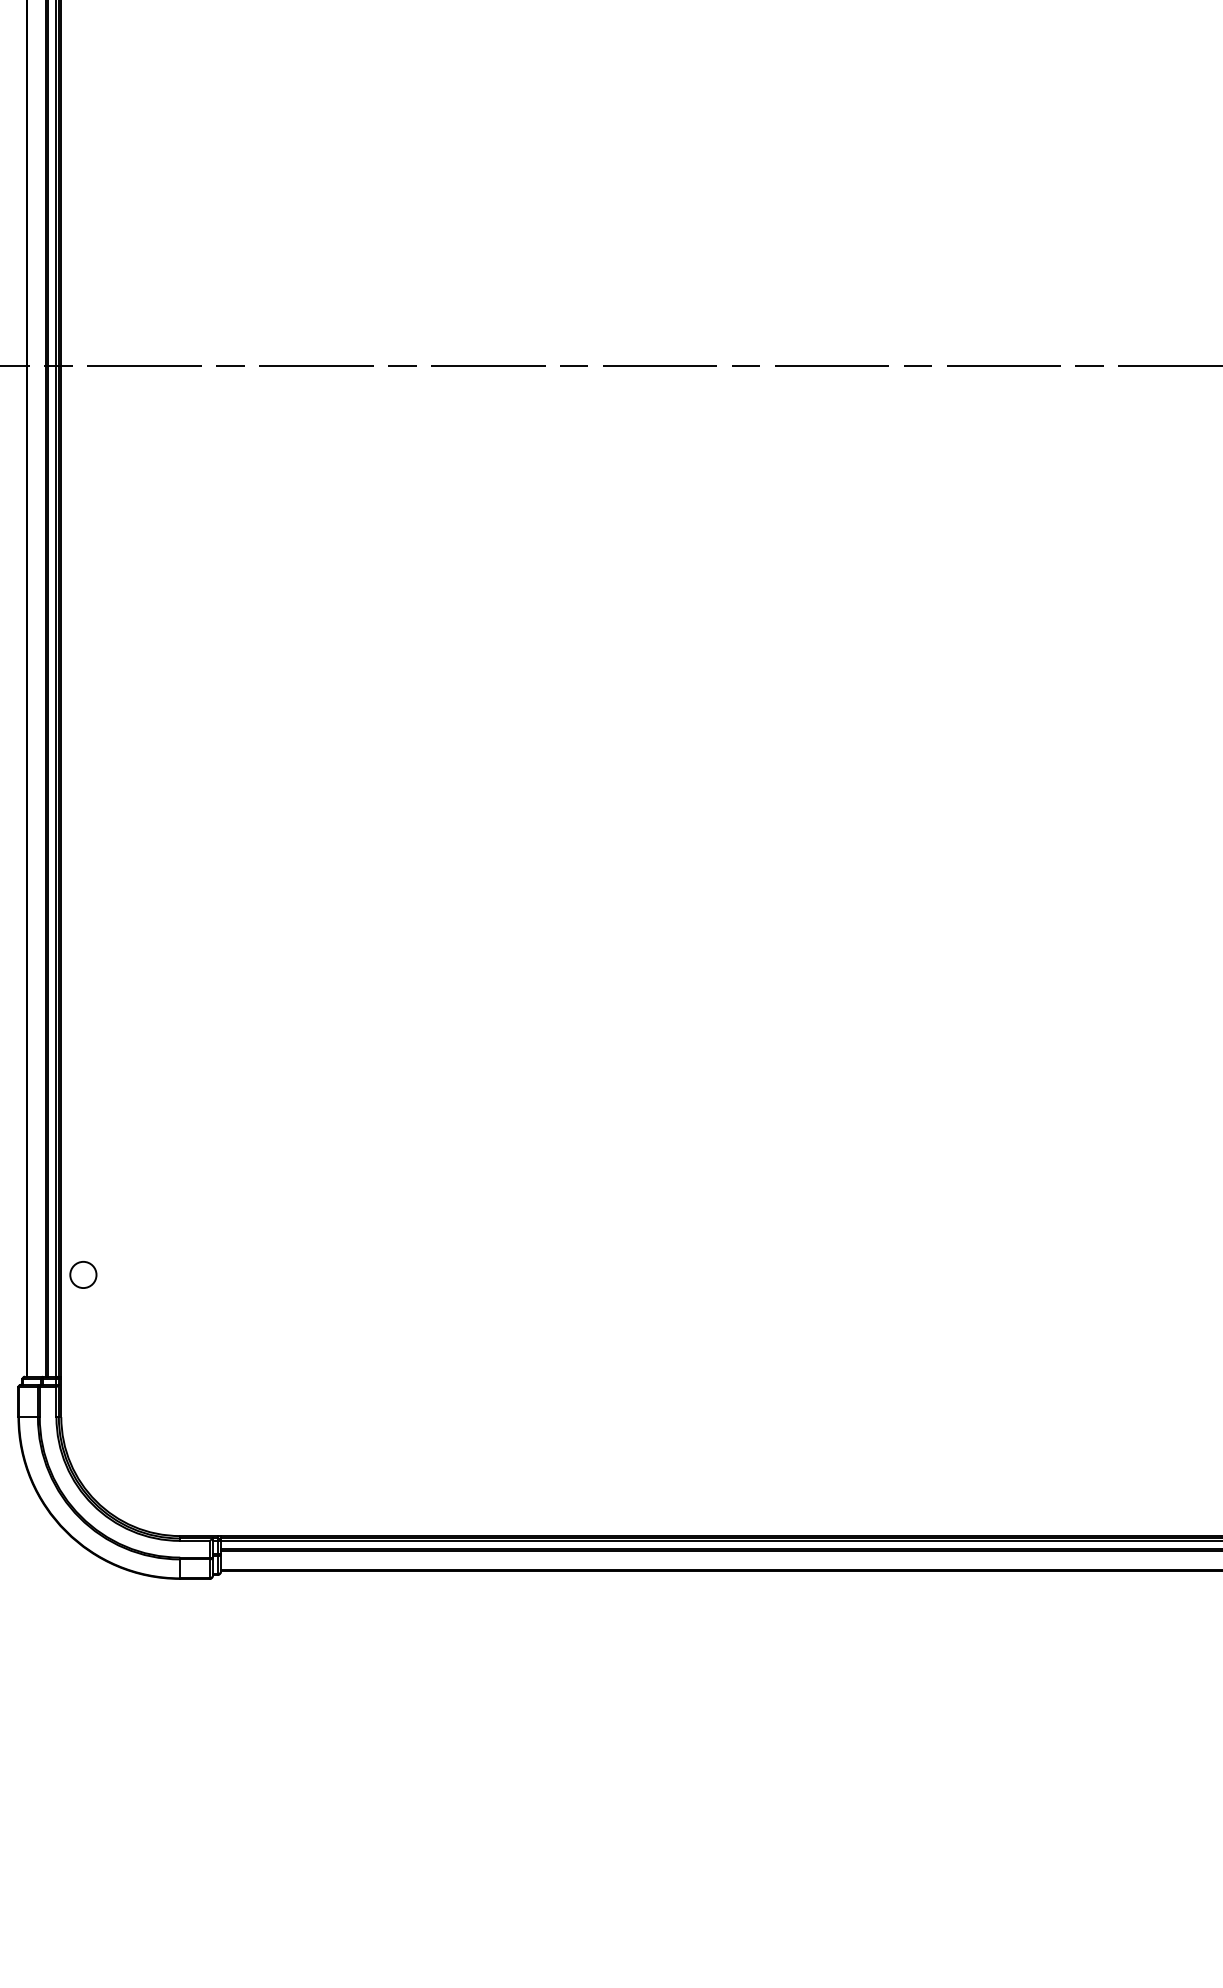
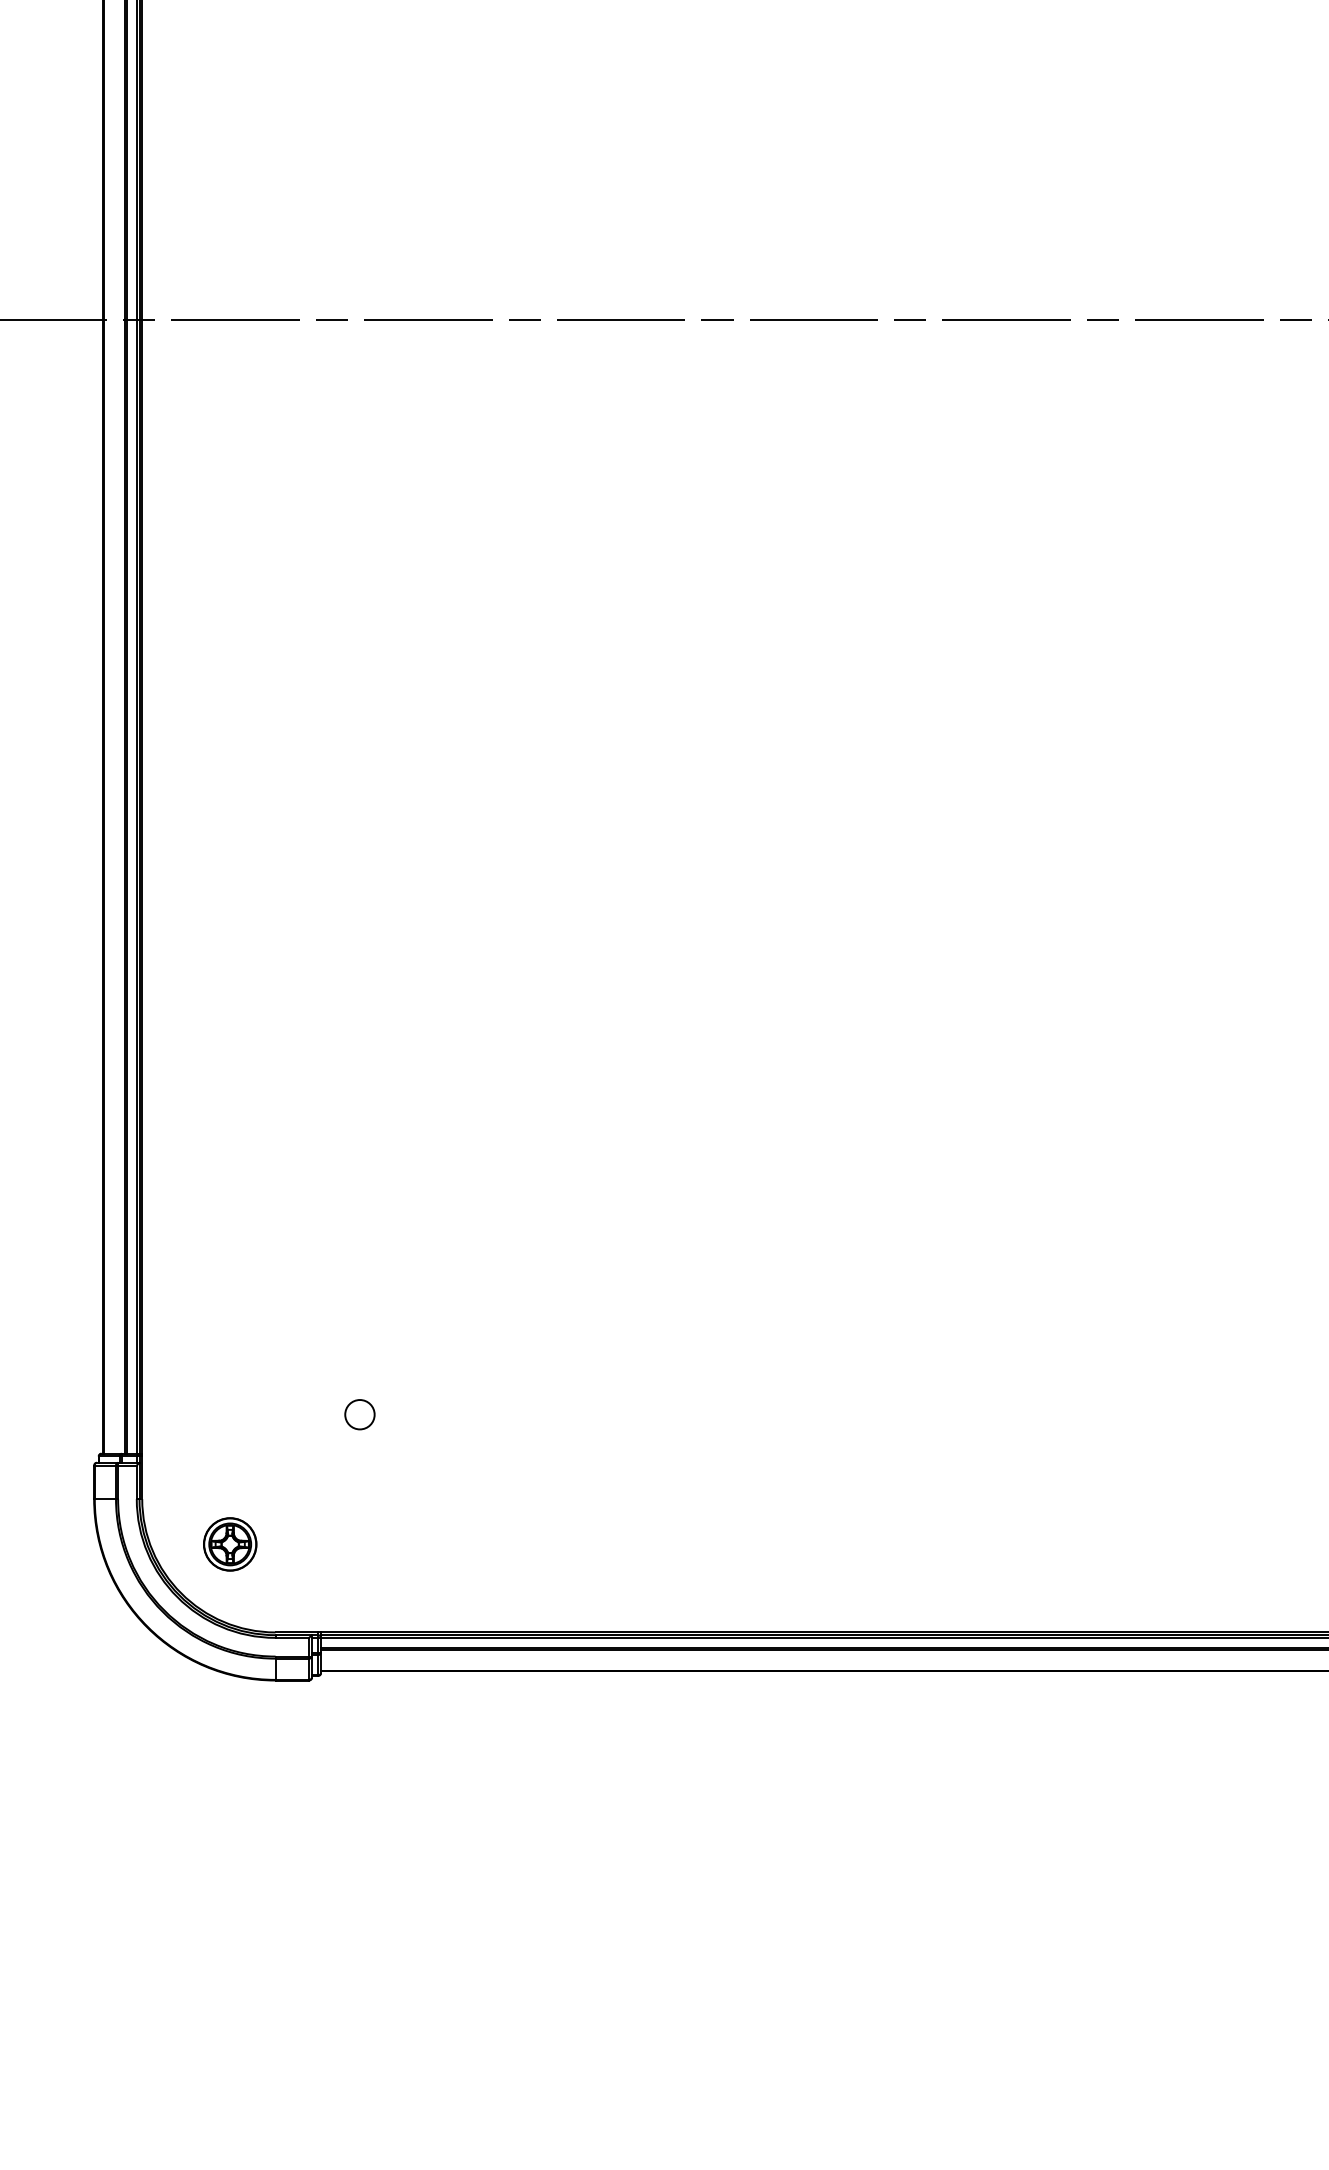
circle: (83, 1274) -> (360, 1414), moved
part: (139, 1457) -> (229, 1544), added

